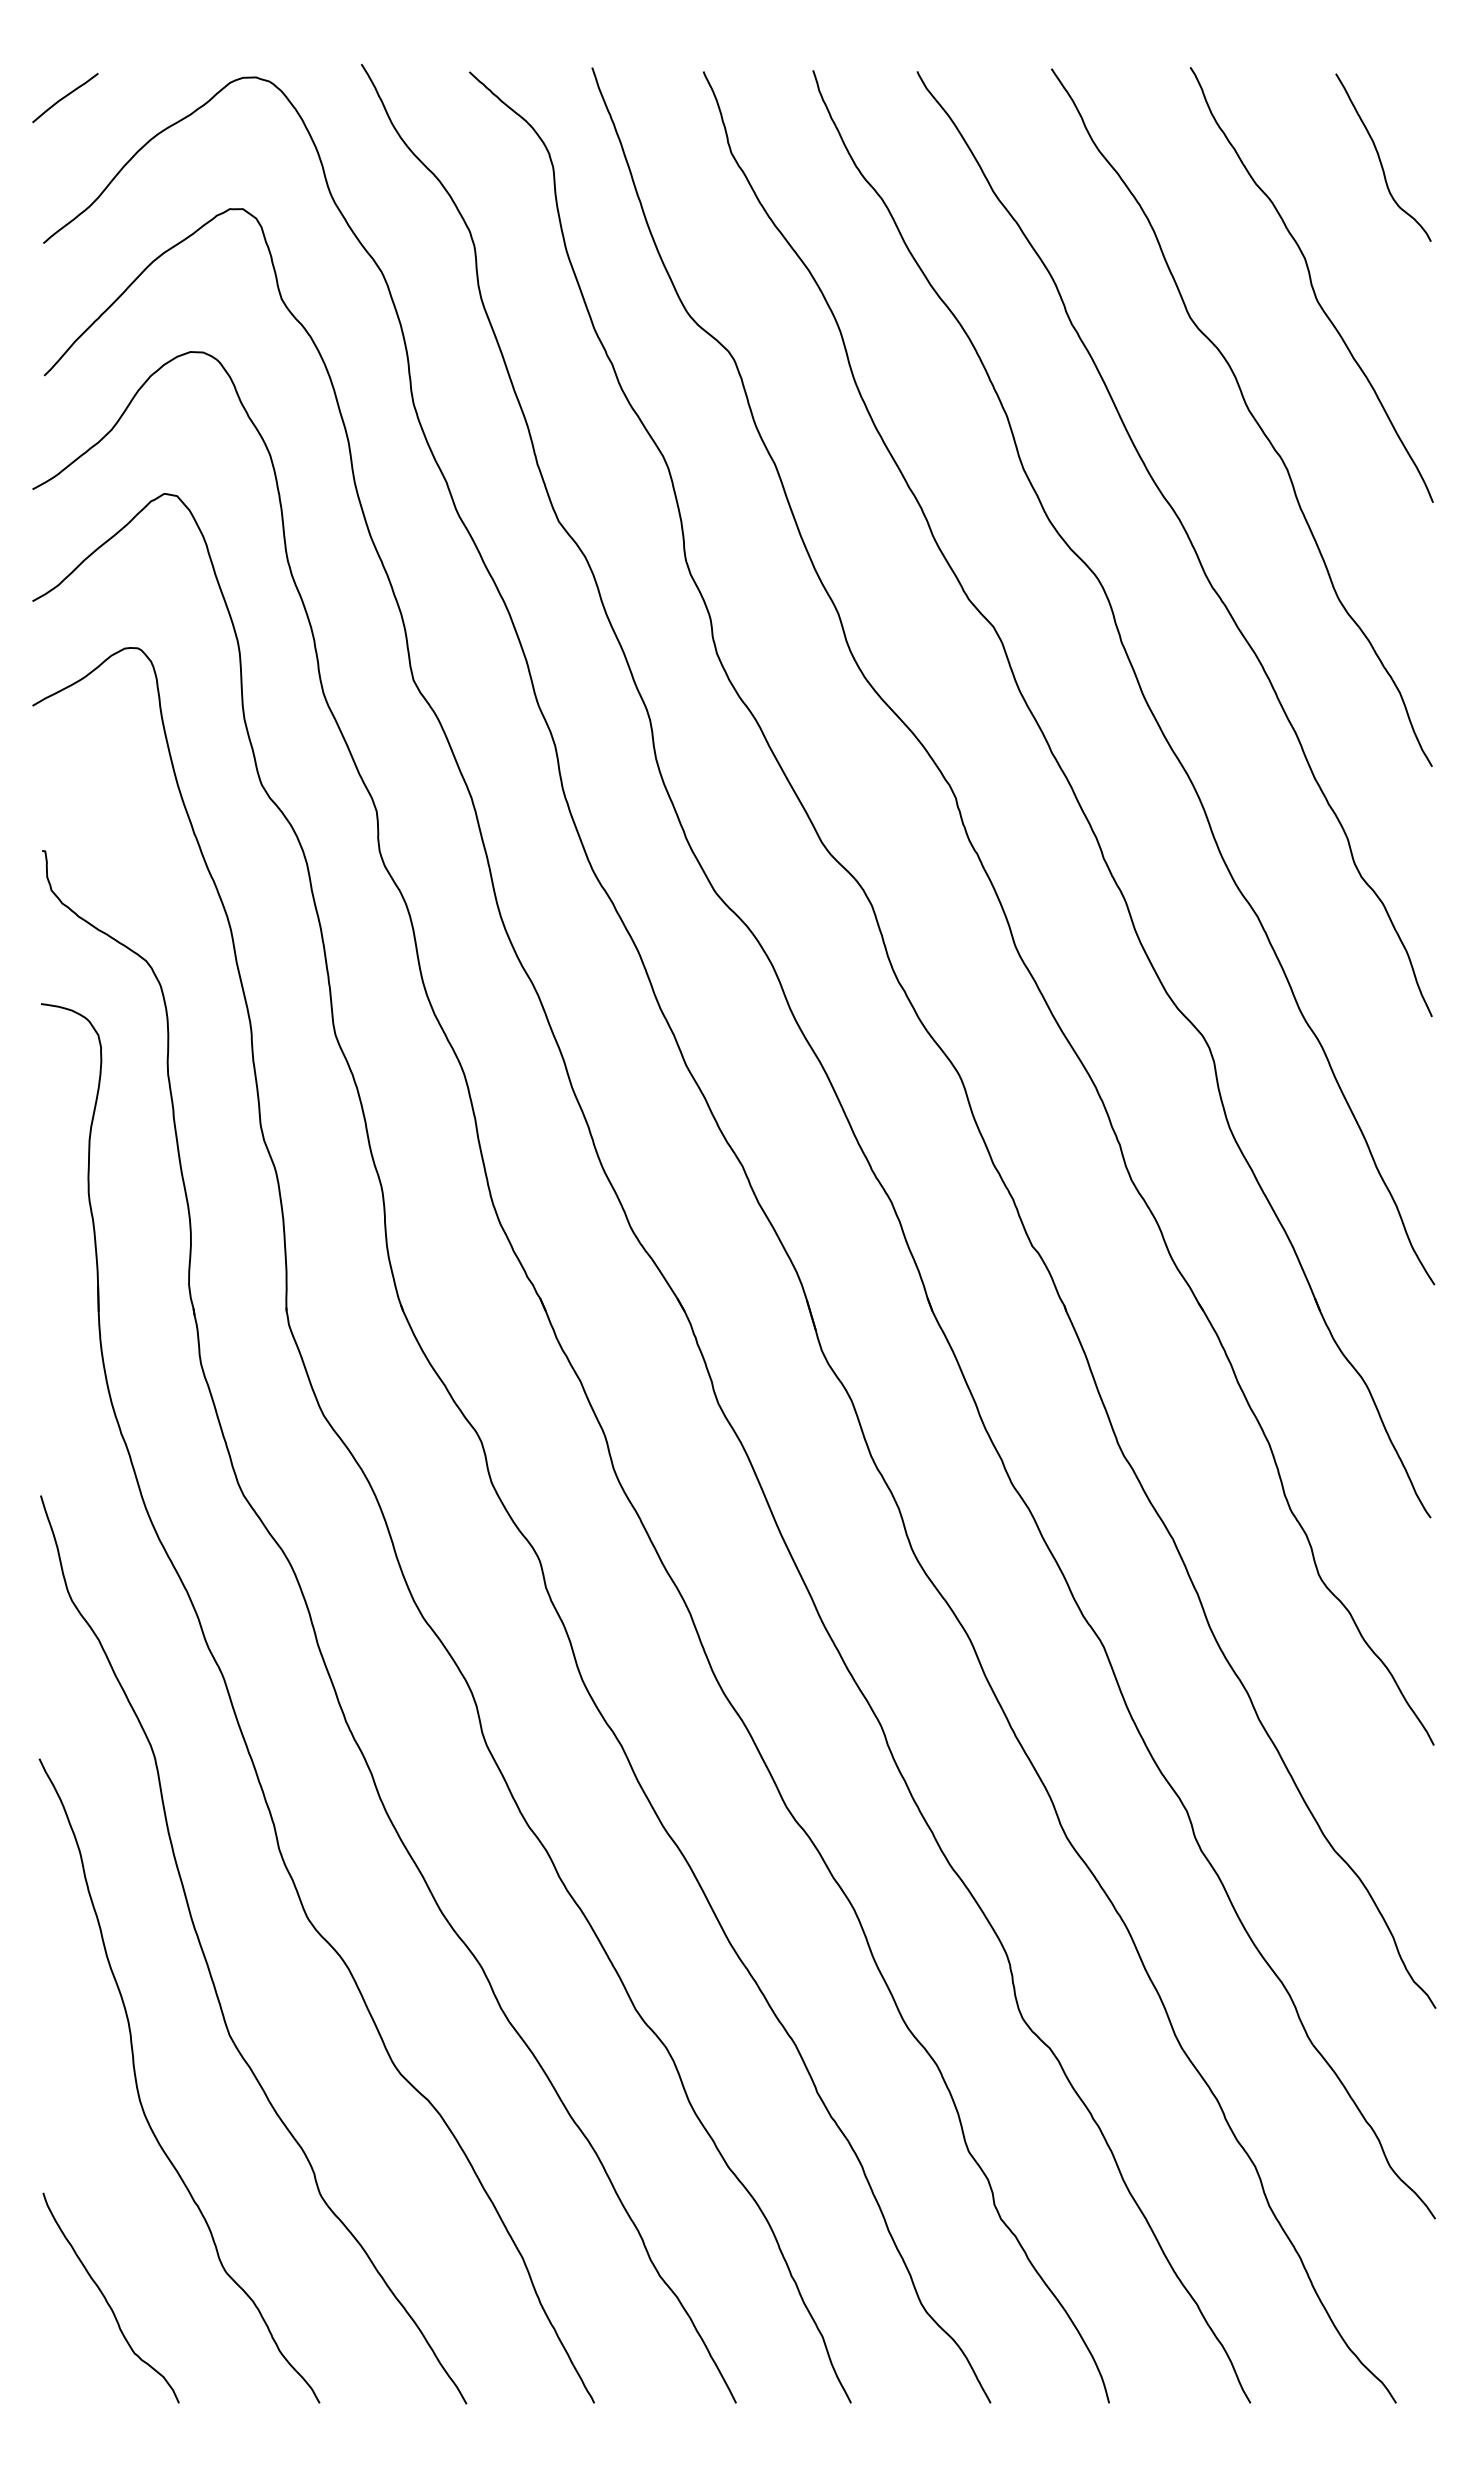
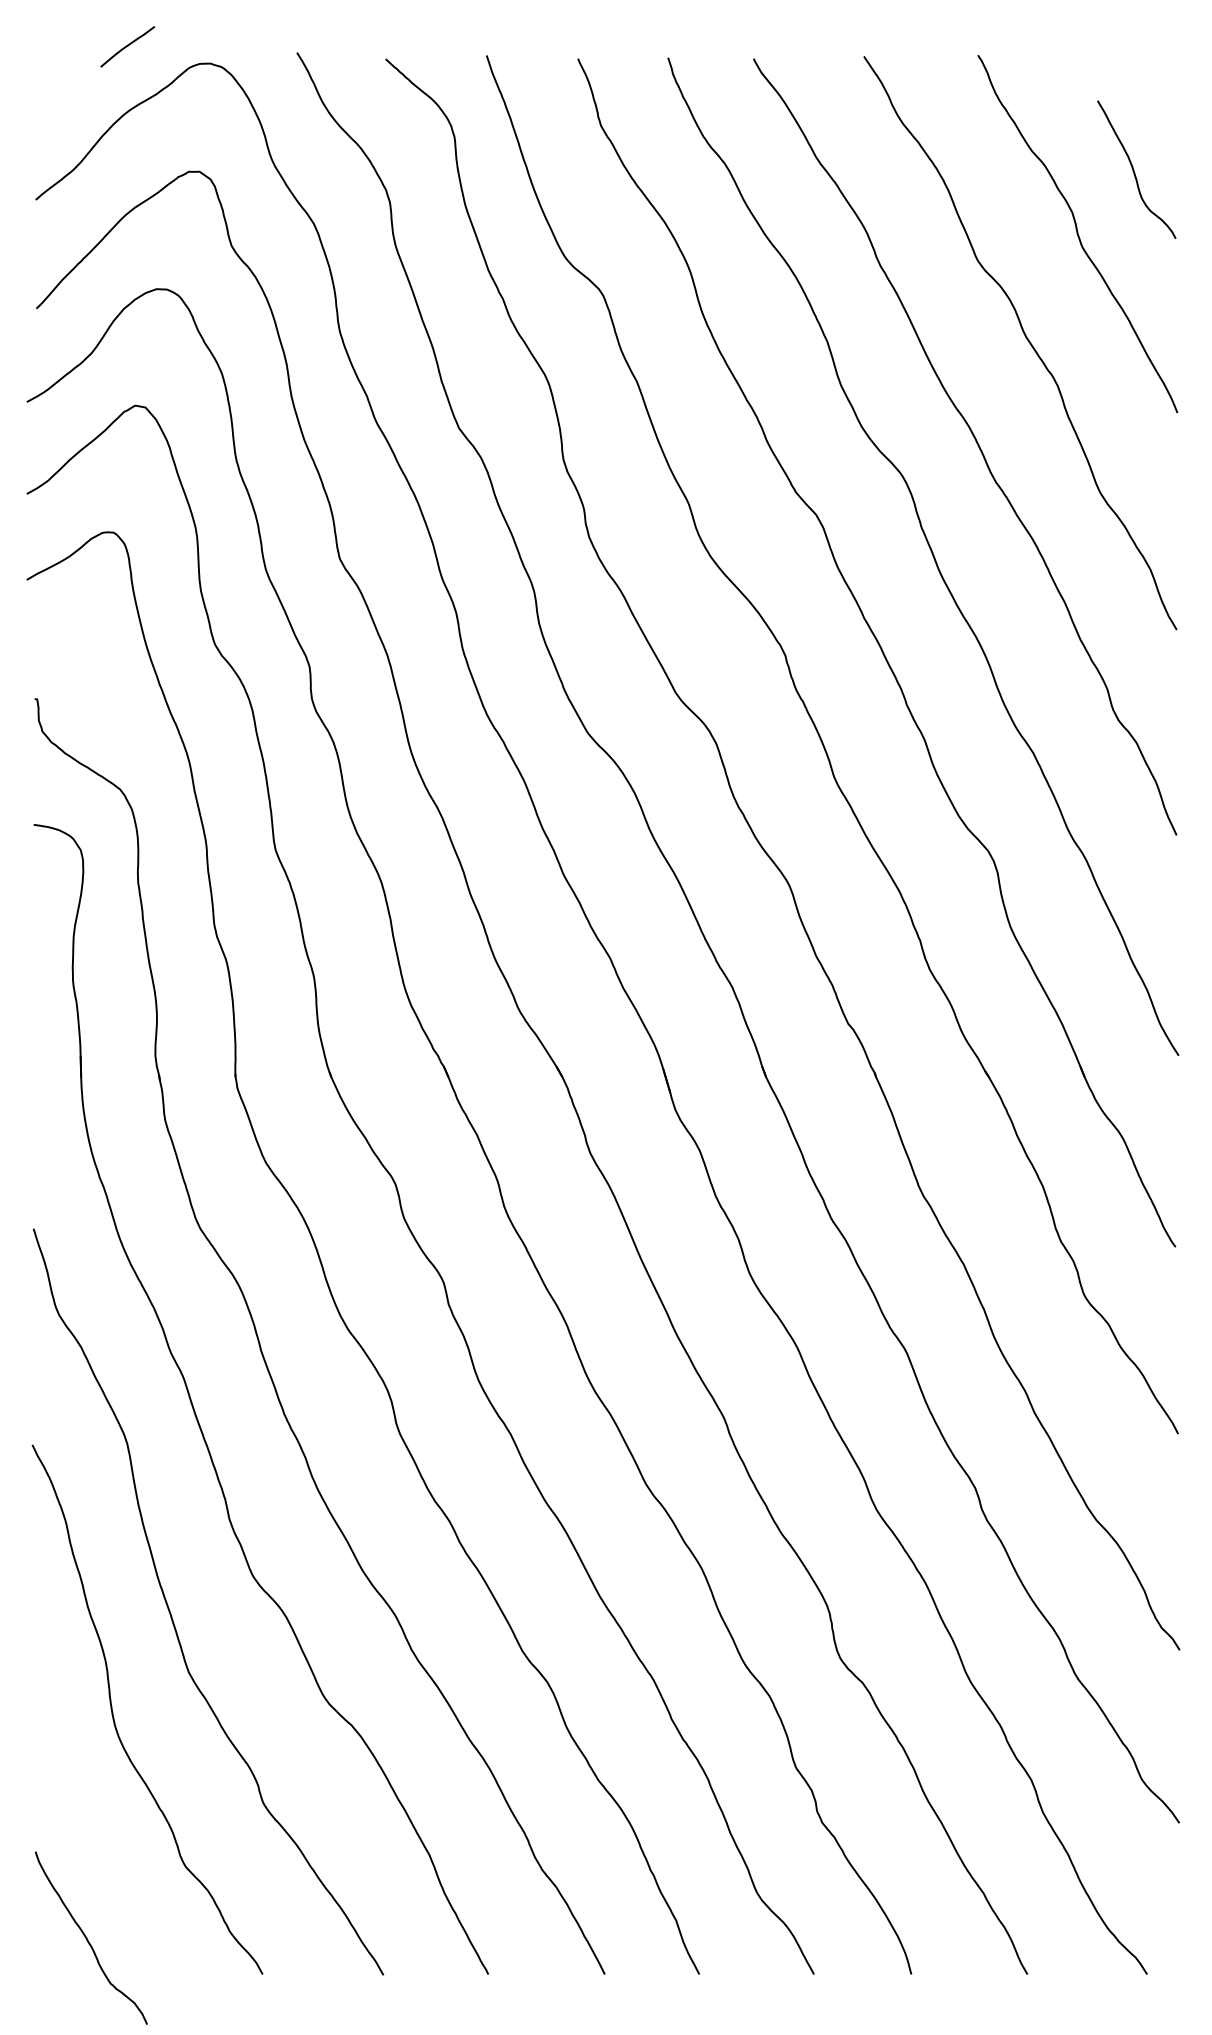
curve: (65, 97) -> (127, 46), moved
curve: (1380, 157) -> (1134, 169), moved
curve: (106, 2298) -> (87, 1938), moved

